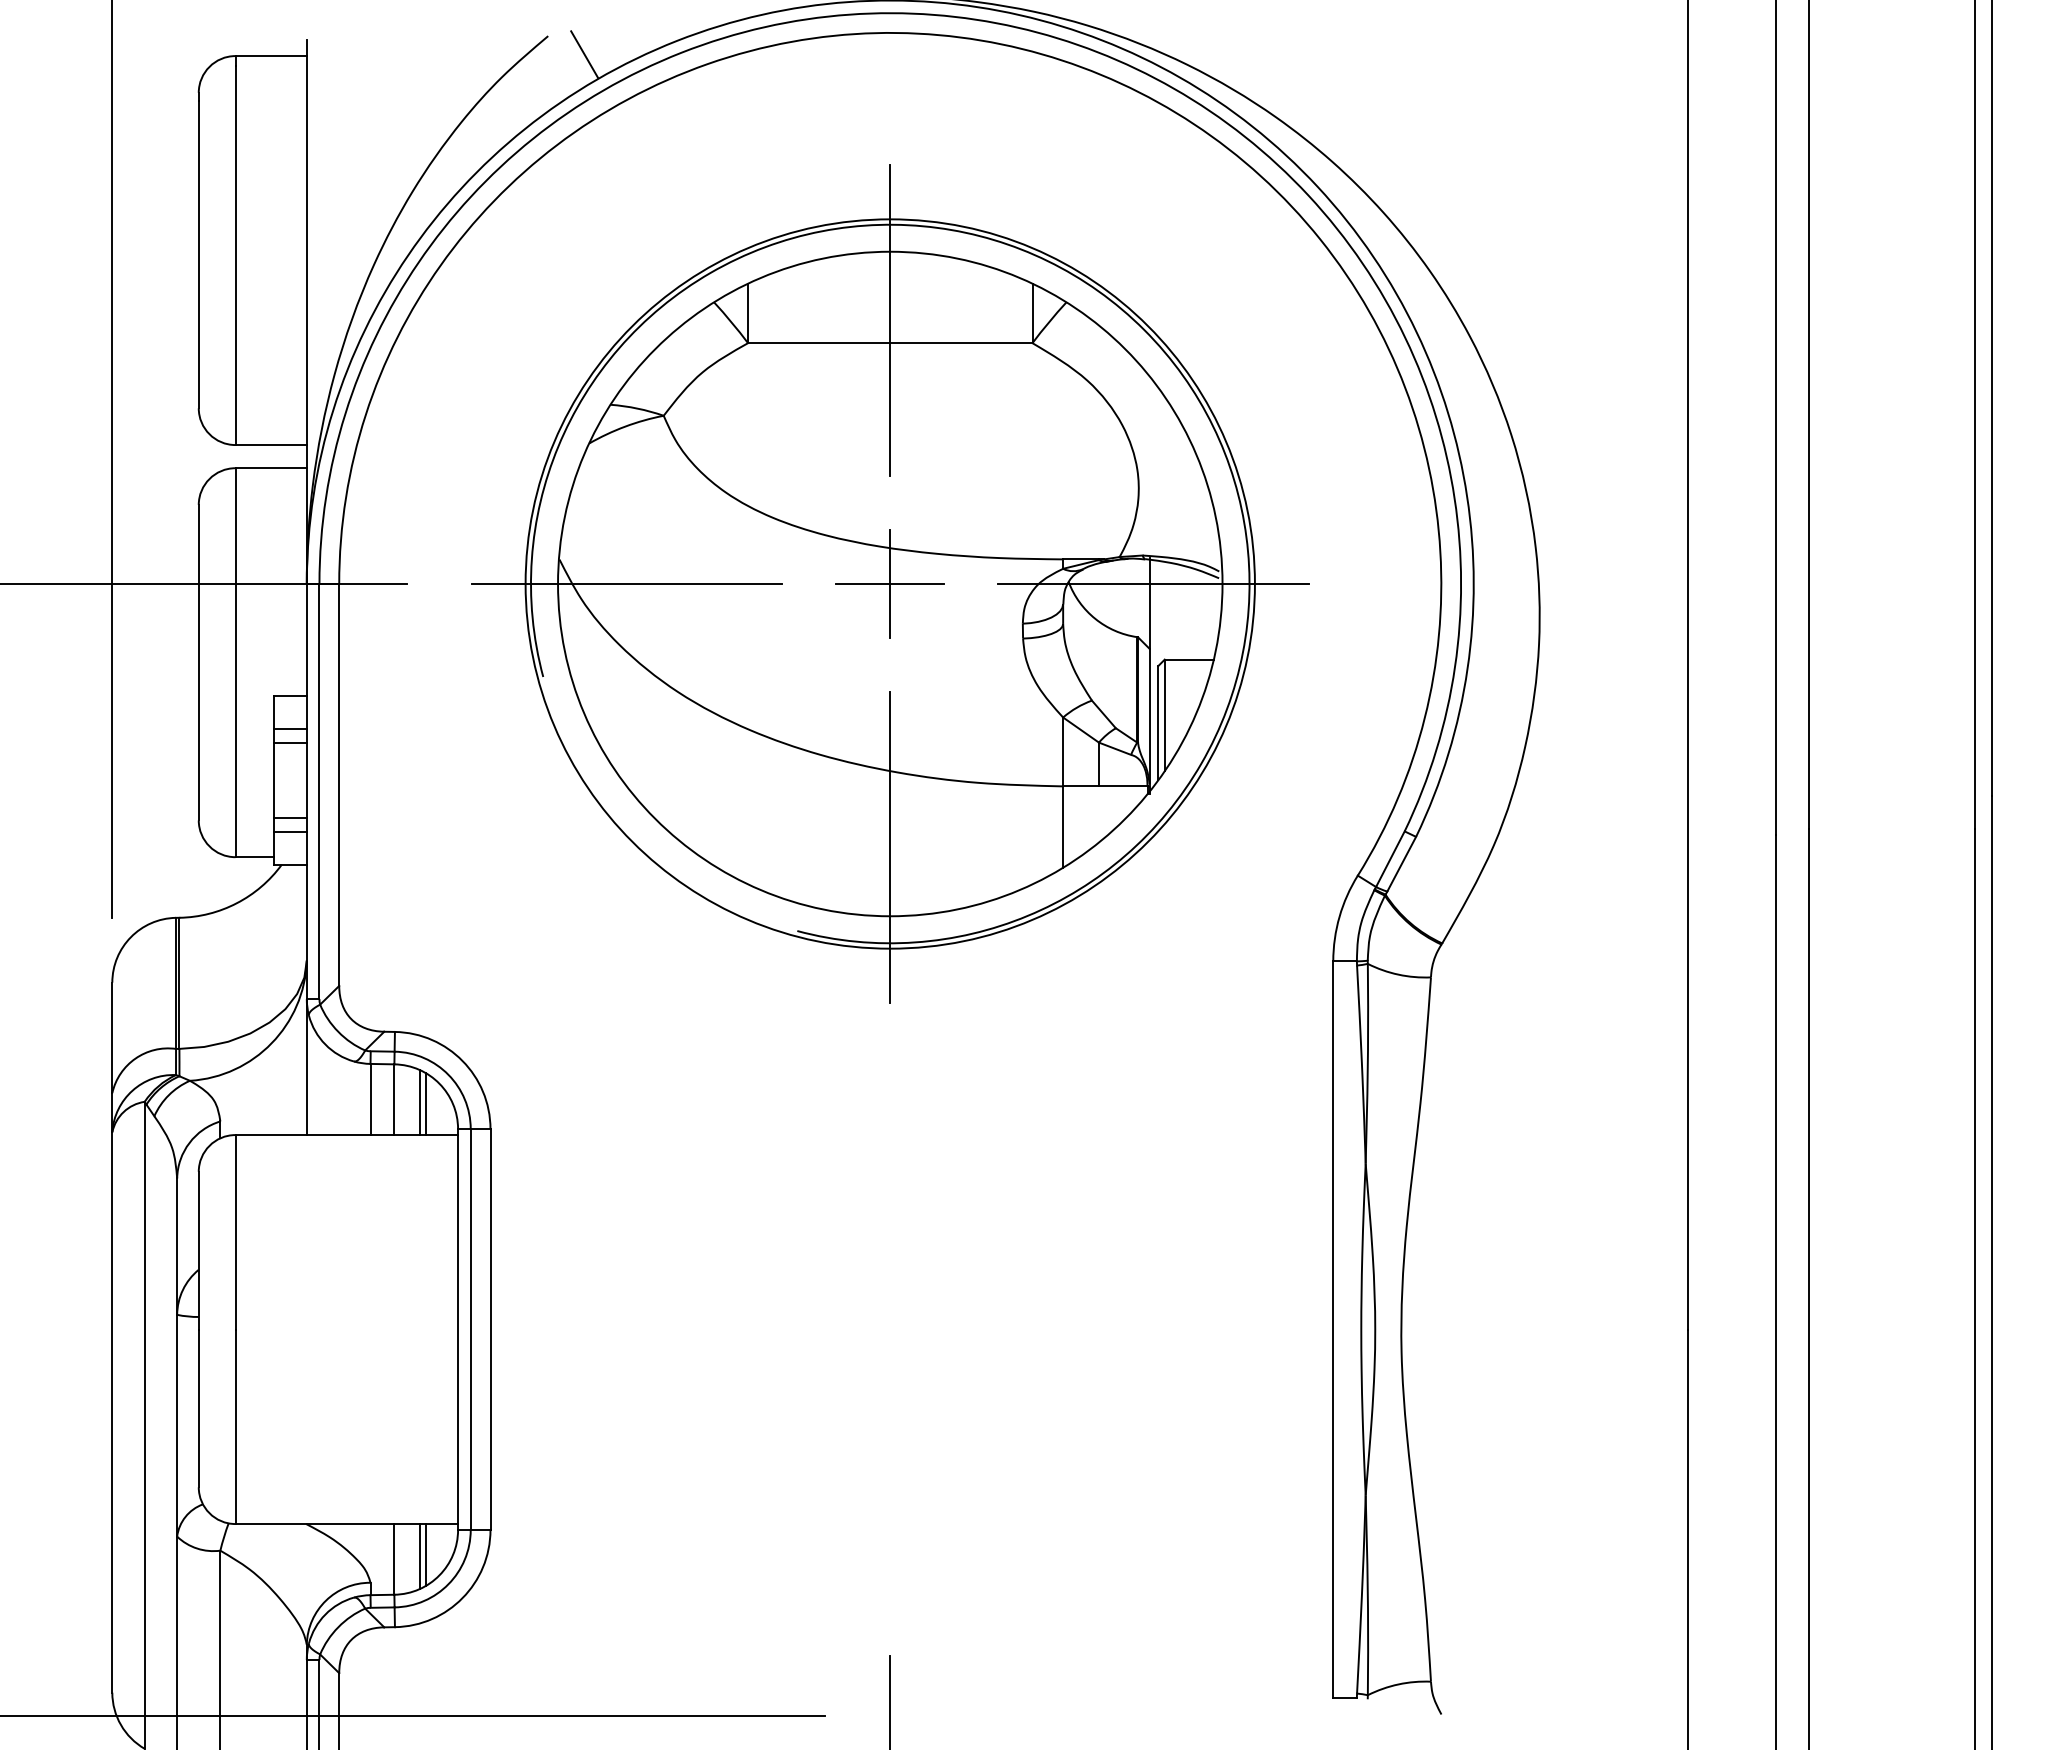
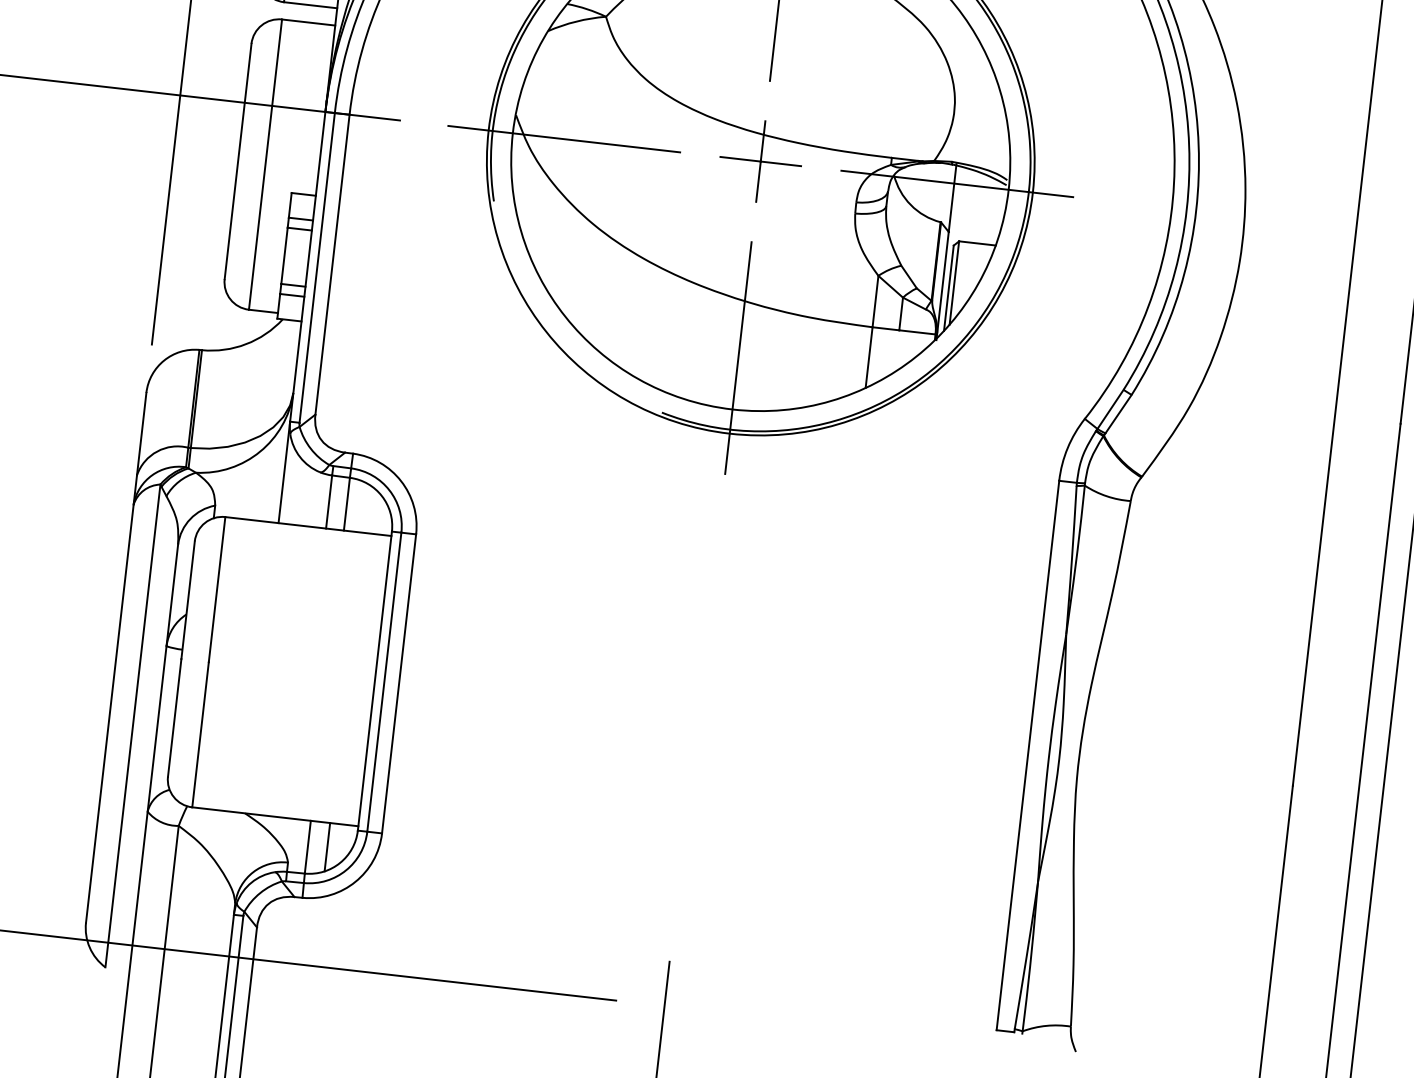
line: (420, 1102) -> (366, 508), removed
line: (425, 1104) -> (369, 510), removed
line: (425, 1555) -> (331, 846), removed

